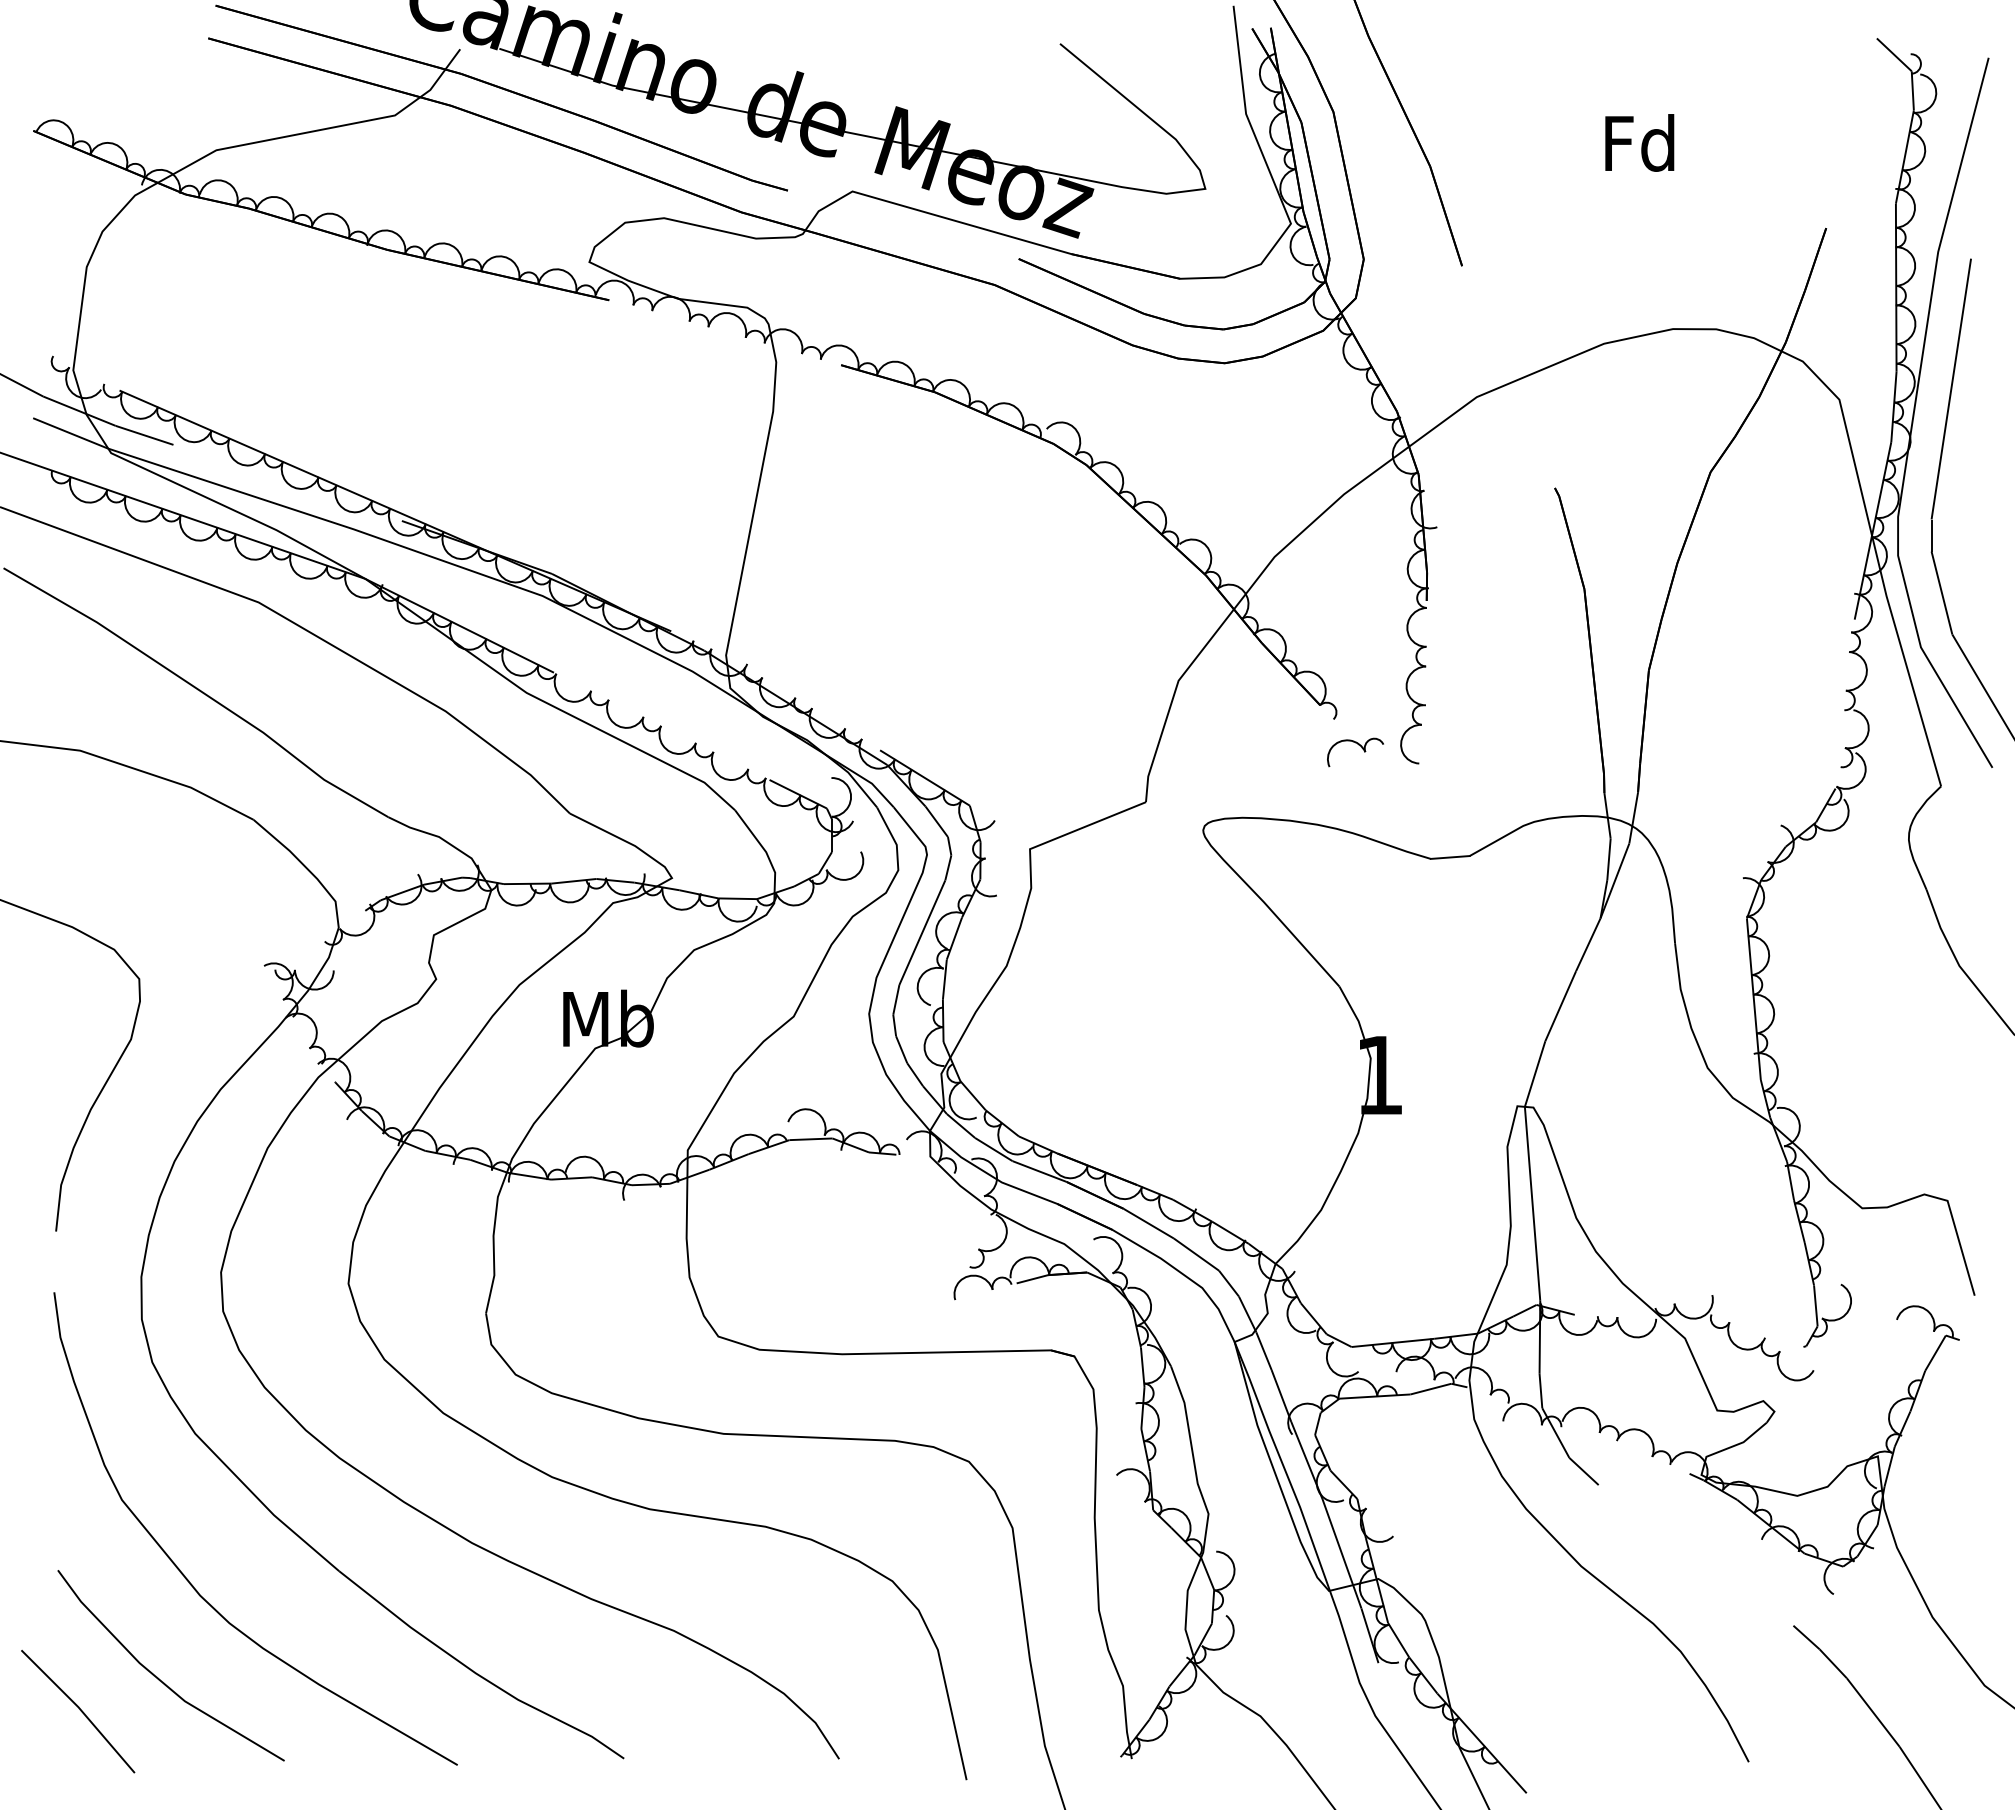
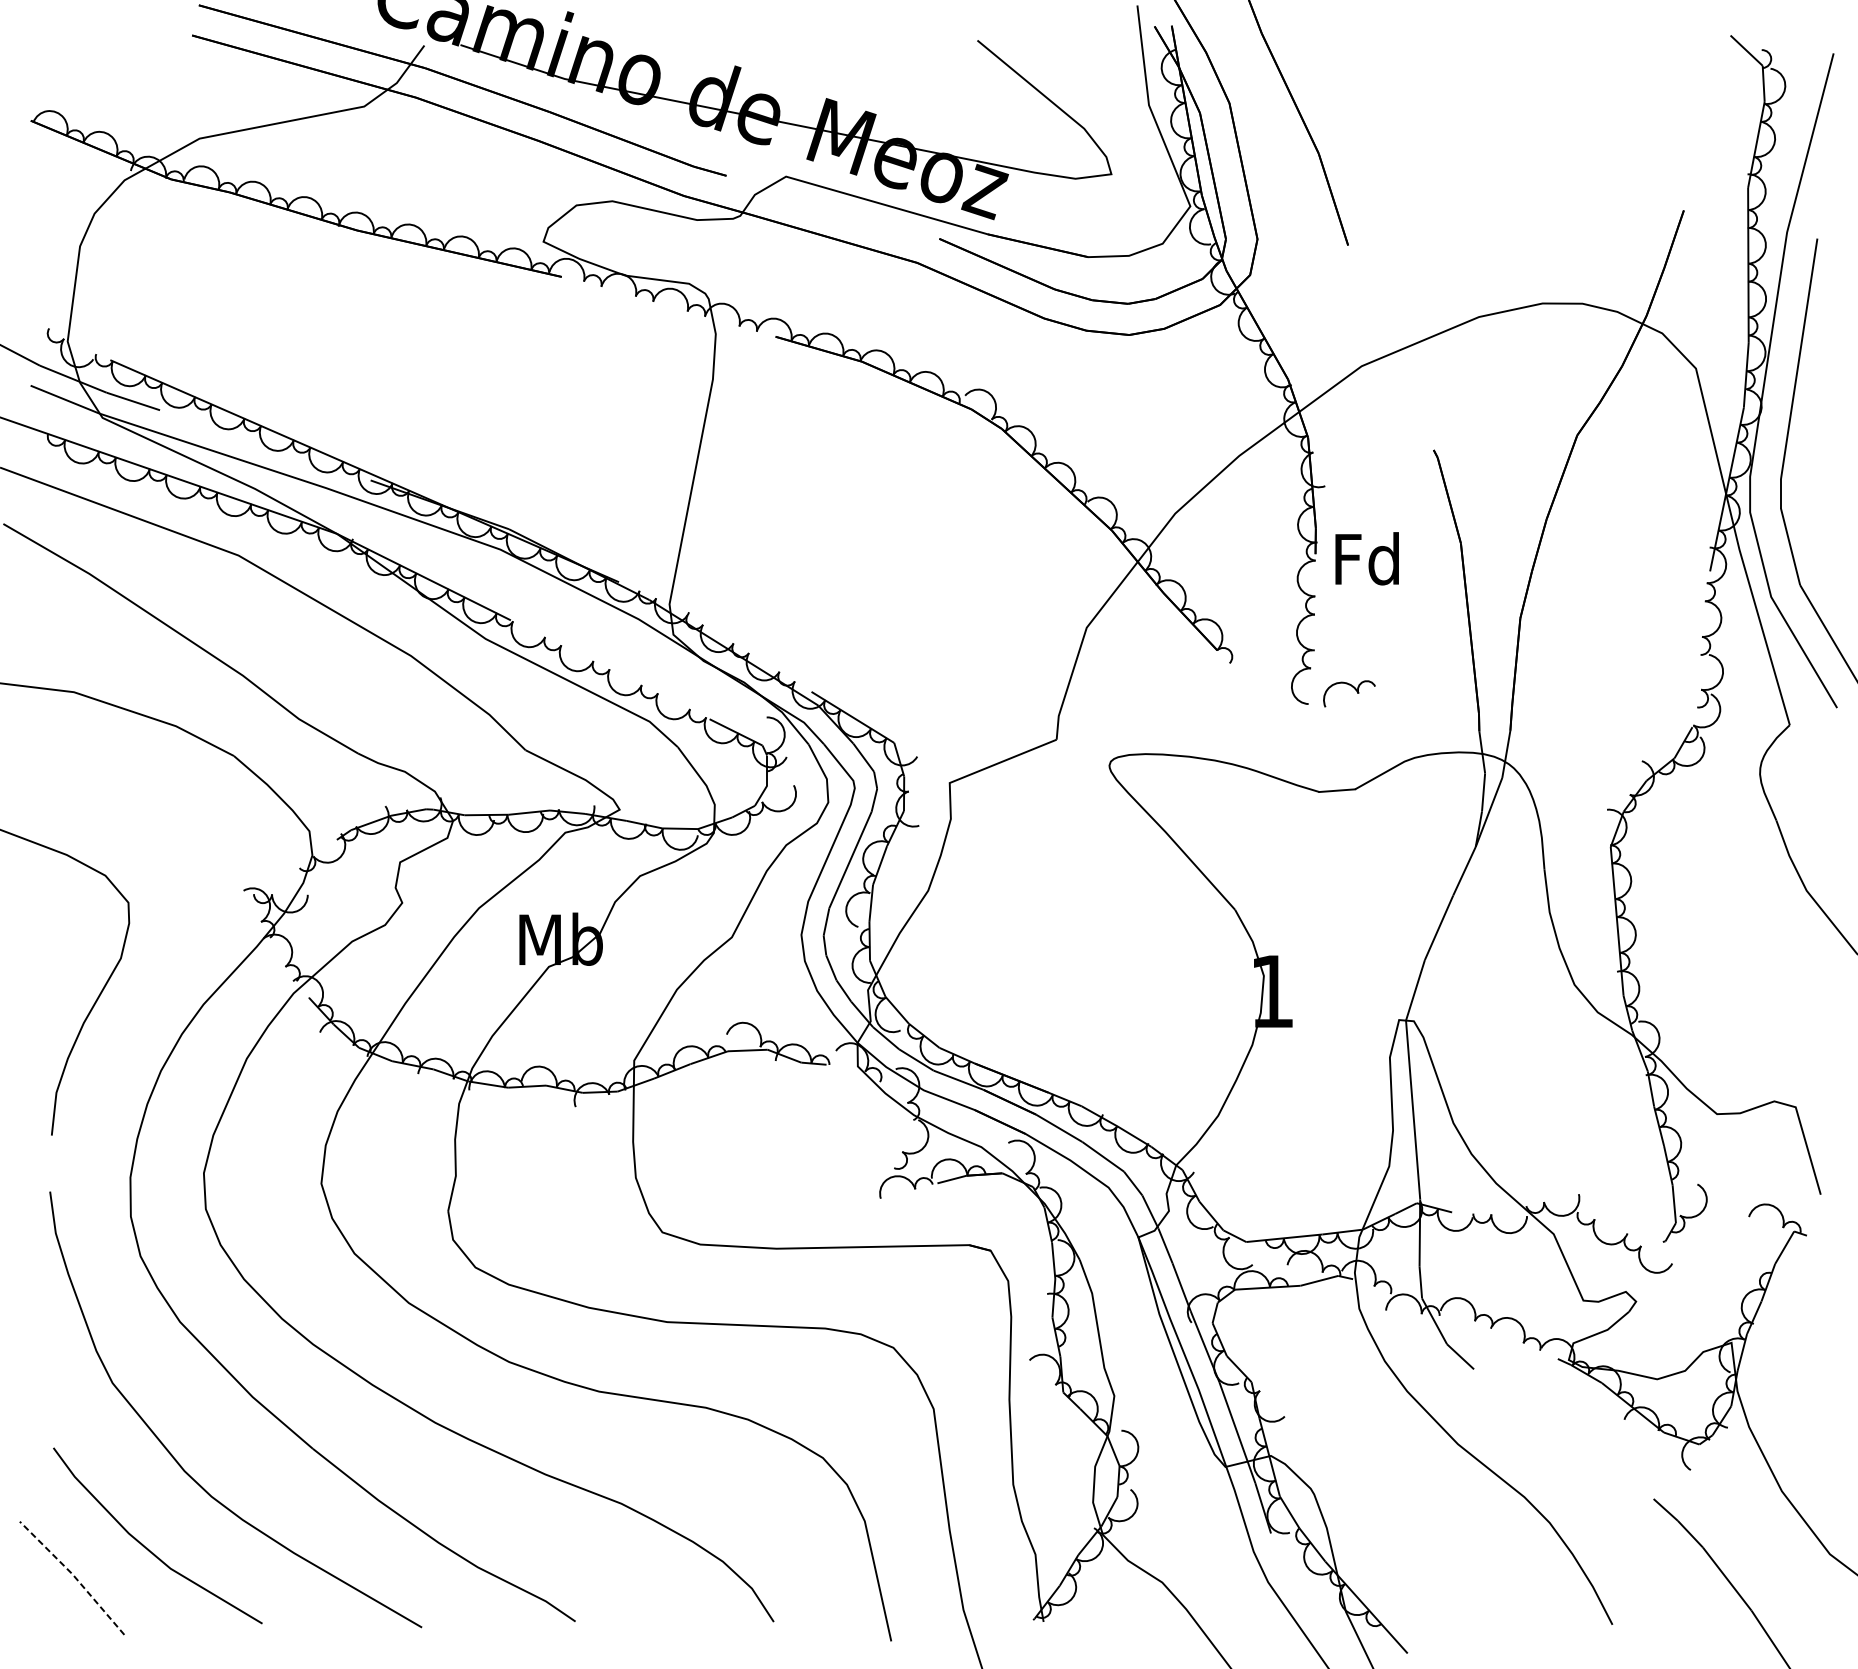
text: (1639, 142) -> (1366, 558), moved
part: (1361, 748) -> (1354, 690), moved
line: (79, 1708) -> (73, 1575), solid -> dashed

